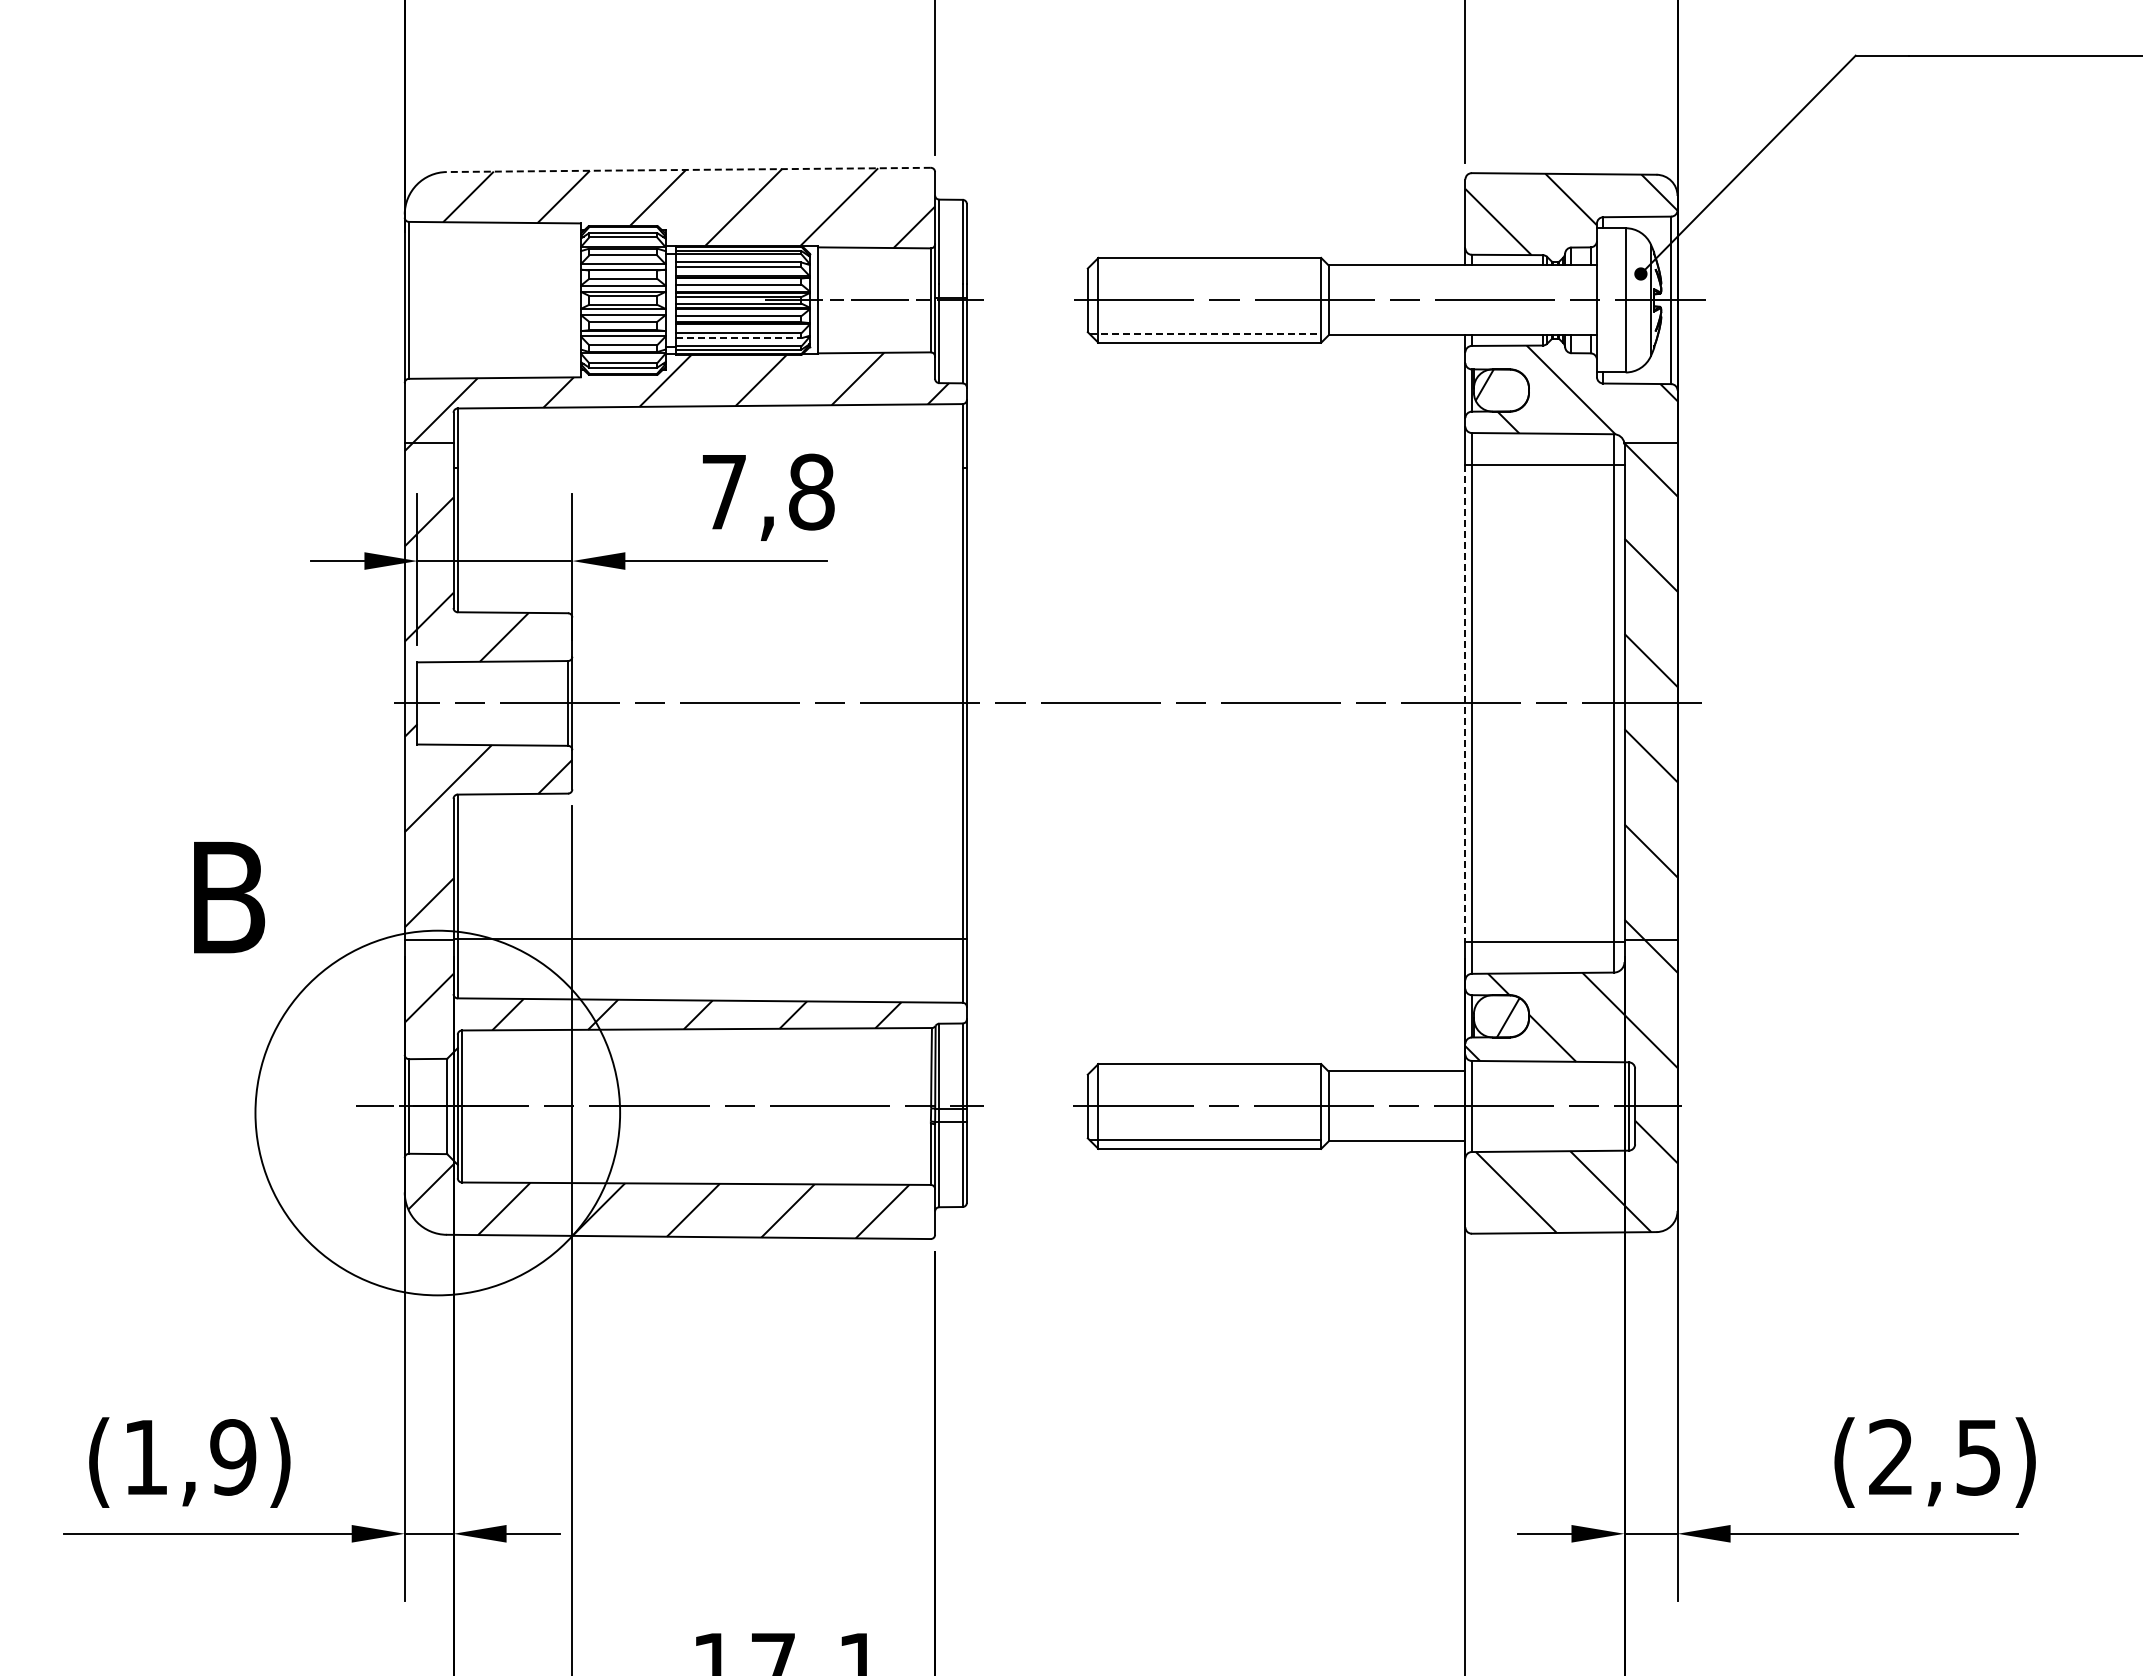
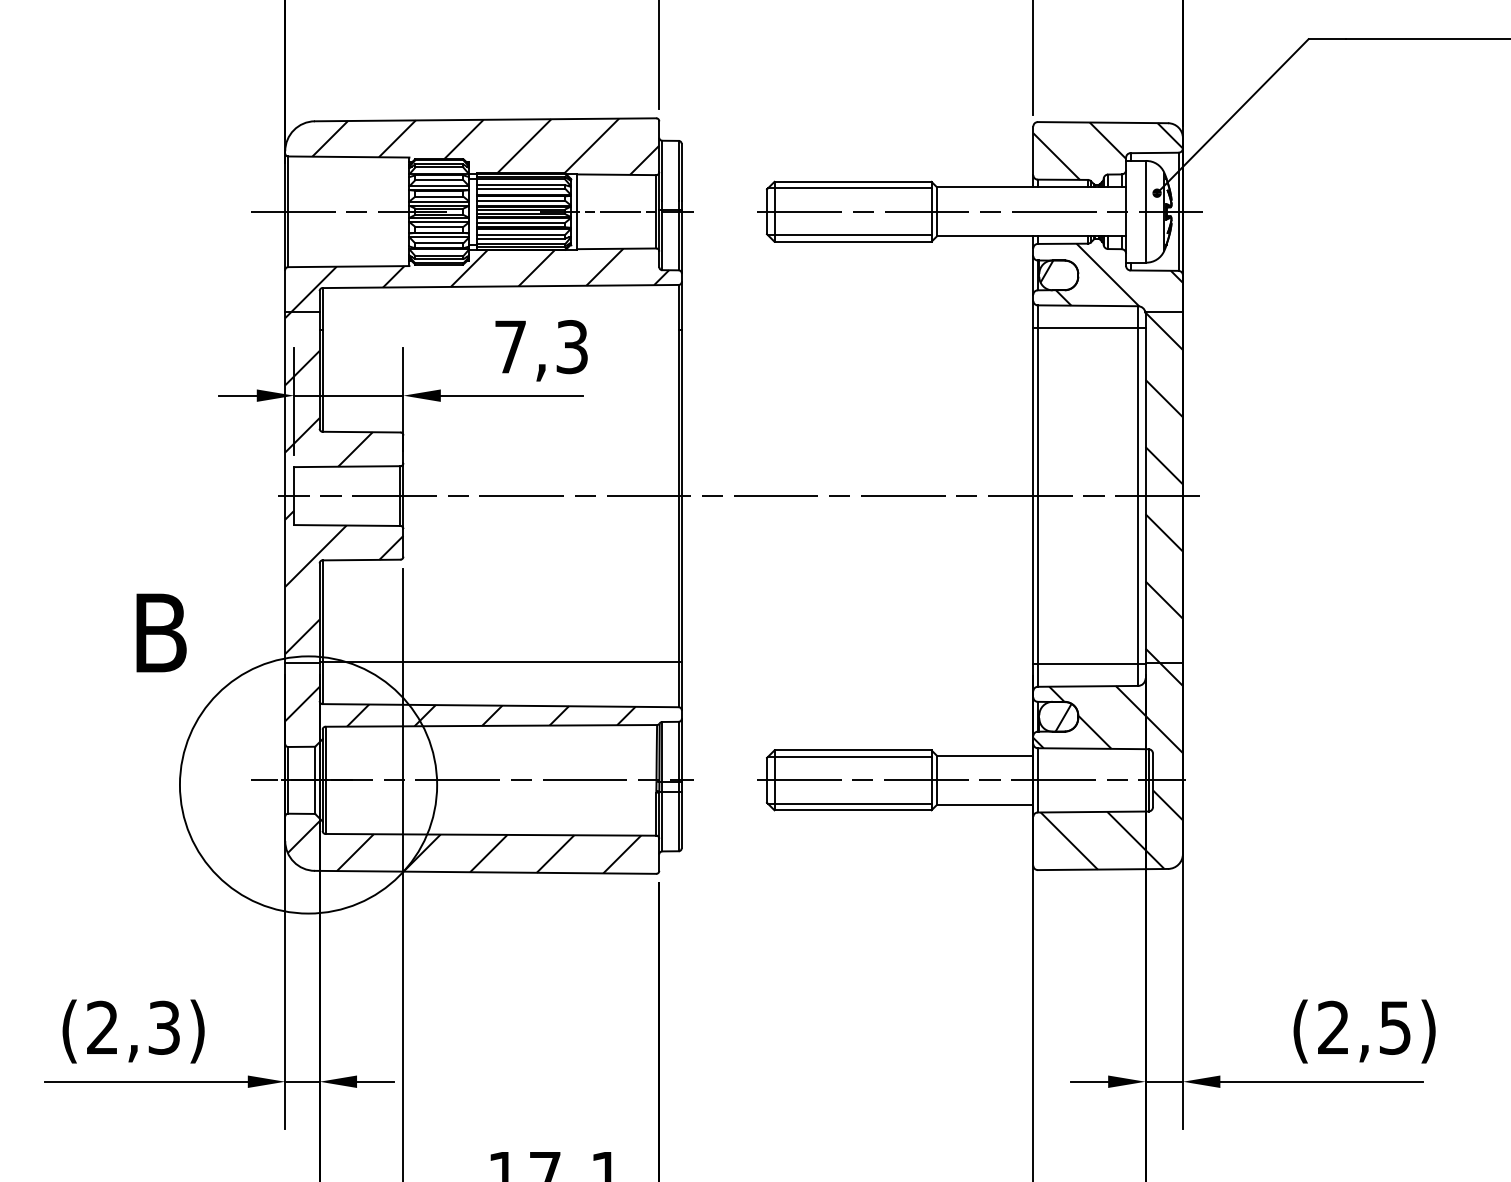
line: (688, 169) -> (485, 119), dashed -> solid
line: (1205, 266) -> (850, 187), added
line: (494, 300) -> (348, 211), added
line: (1205, 333) -> (850, 235), dashed -> solid
line: (738, 338) -> (520, 238), dashed -> solid
text: (811, 491) -> (572, 346), 7,8 -> 7,3
line: (1465, 703) -> (1033, 496), dashed -> solid
line: (1205, 1072) -> (850, 756), added
text: (189, 1457) -> (133, 1027), (1,9) -> (2,3)

